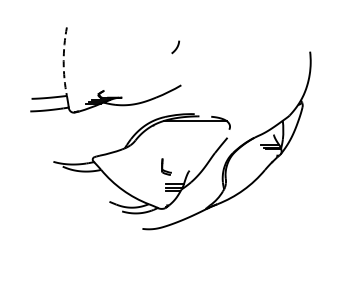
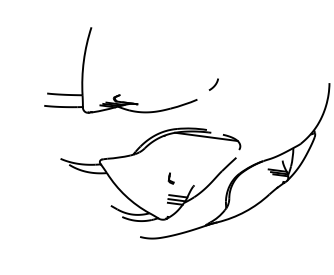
curve: (176, 47) -> (214, 84), moved
arc: (63, 61) -> (83, 60), dashed -> solid
part: (165, 166) -> (171, 178), size x0.62

